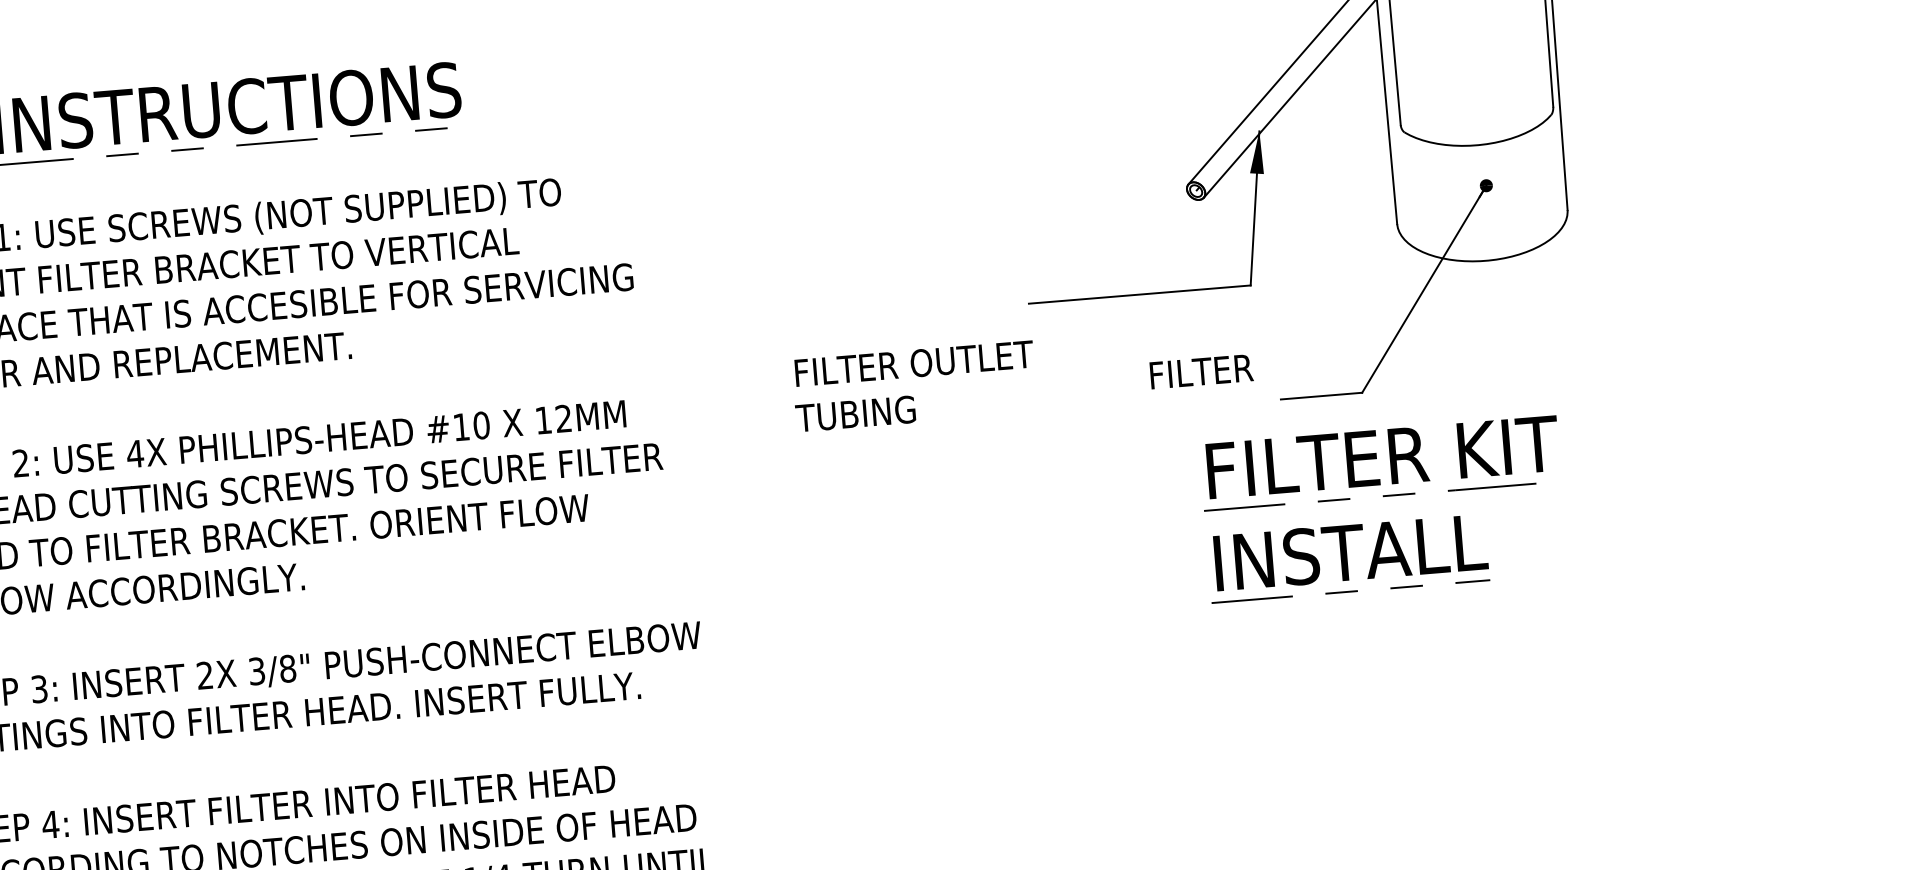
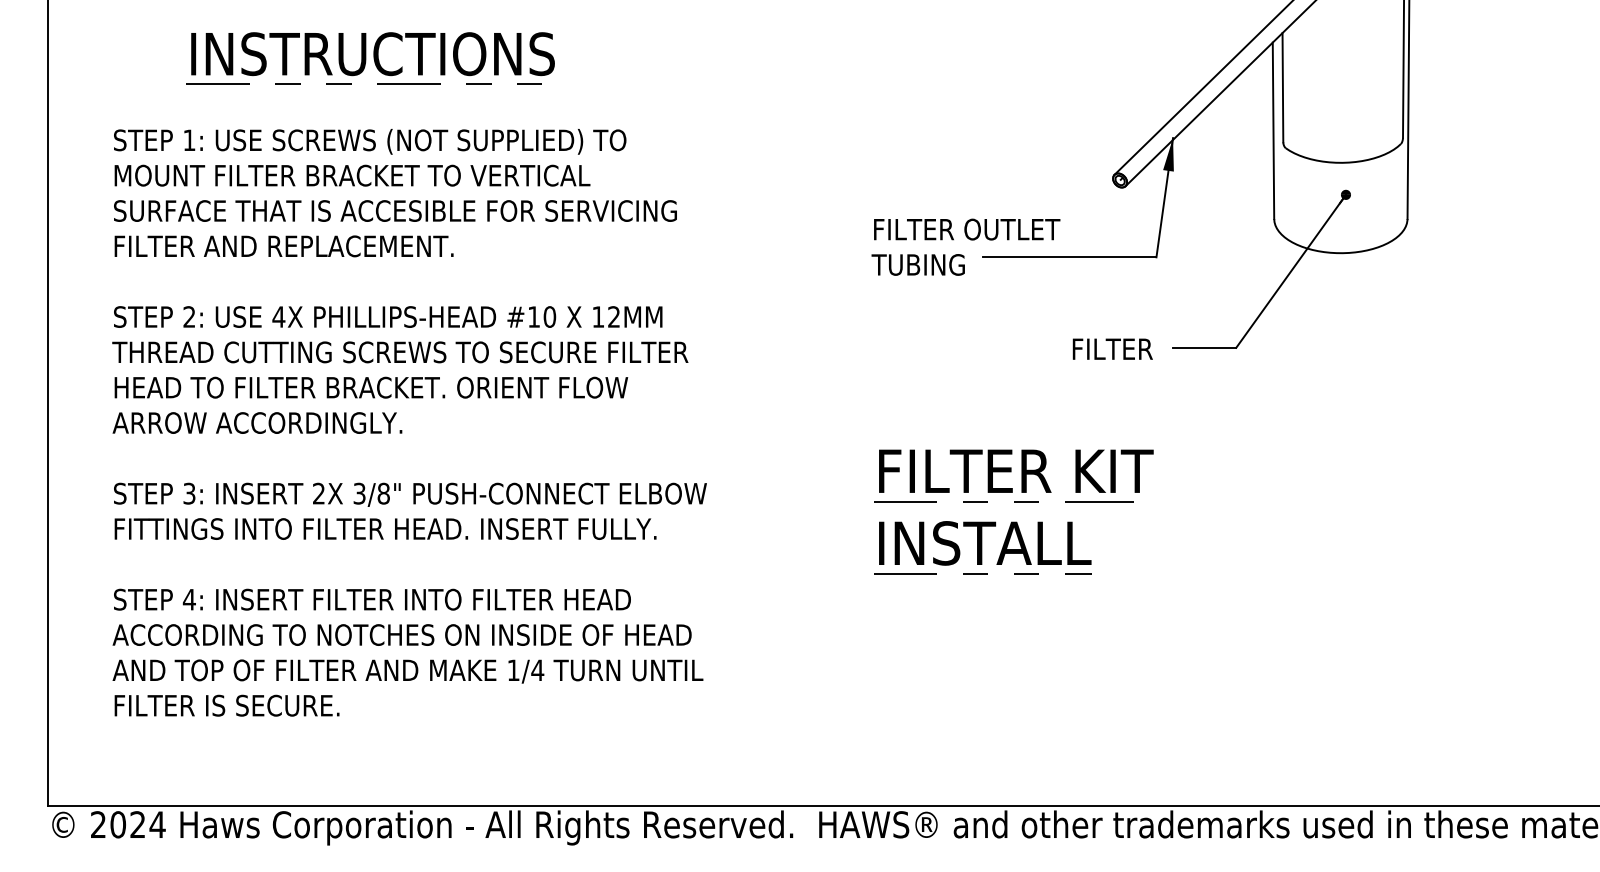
text: (1201, 370) -> (1112, 348), moved
text: (914, 385) -> (965, 246), moved
part: (1383, 497) -> (1014, 502), moved

